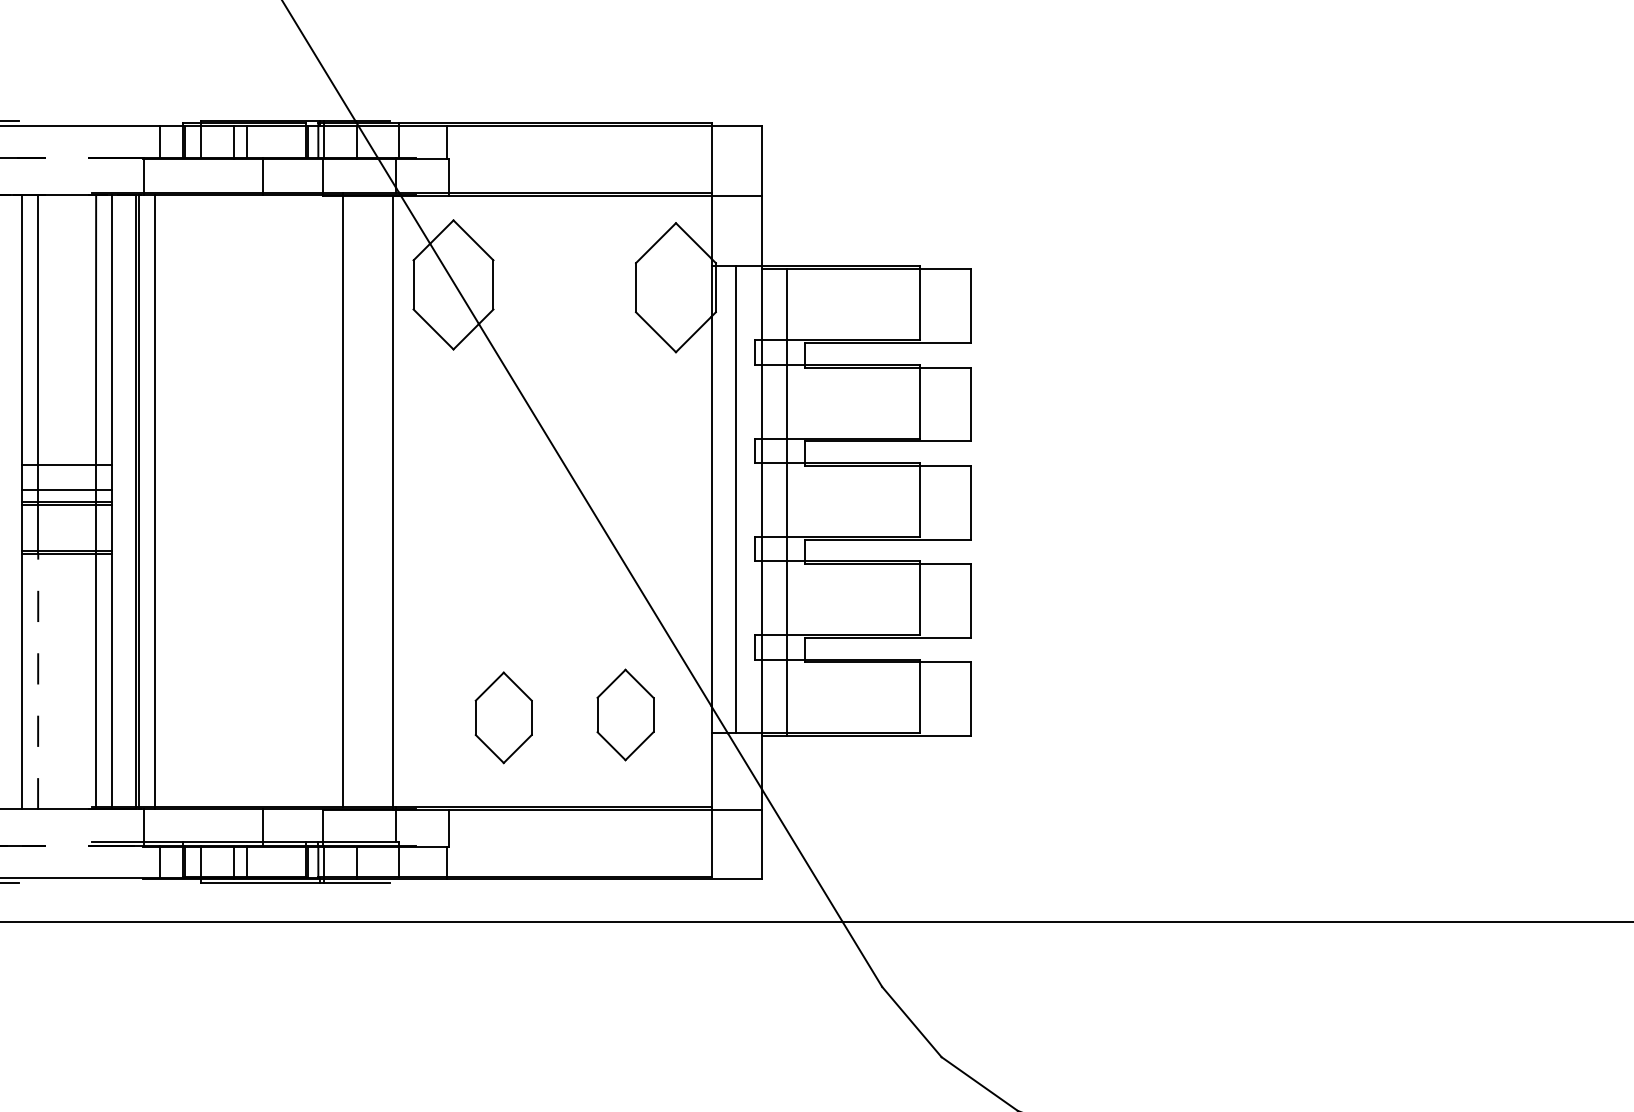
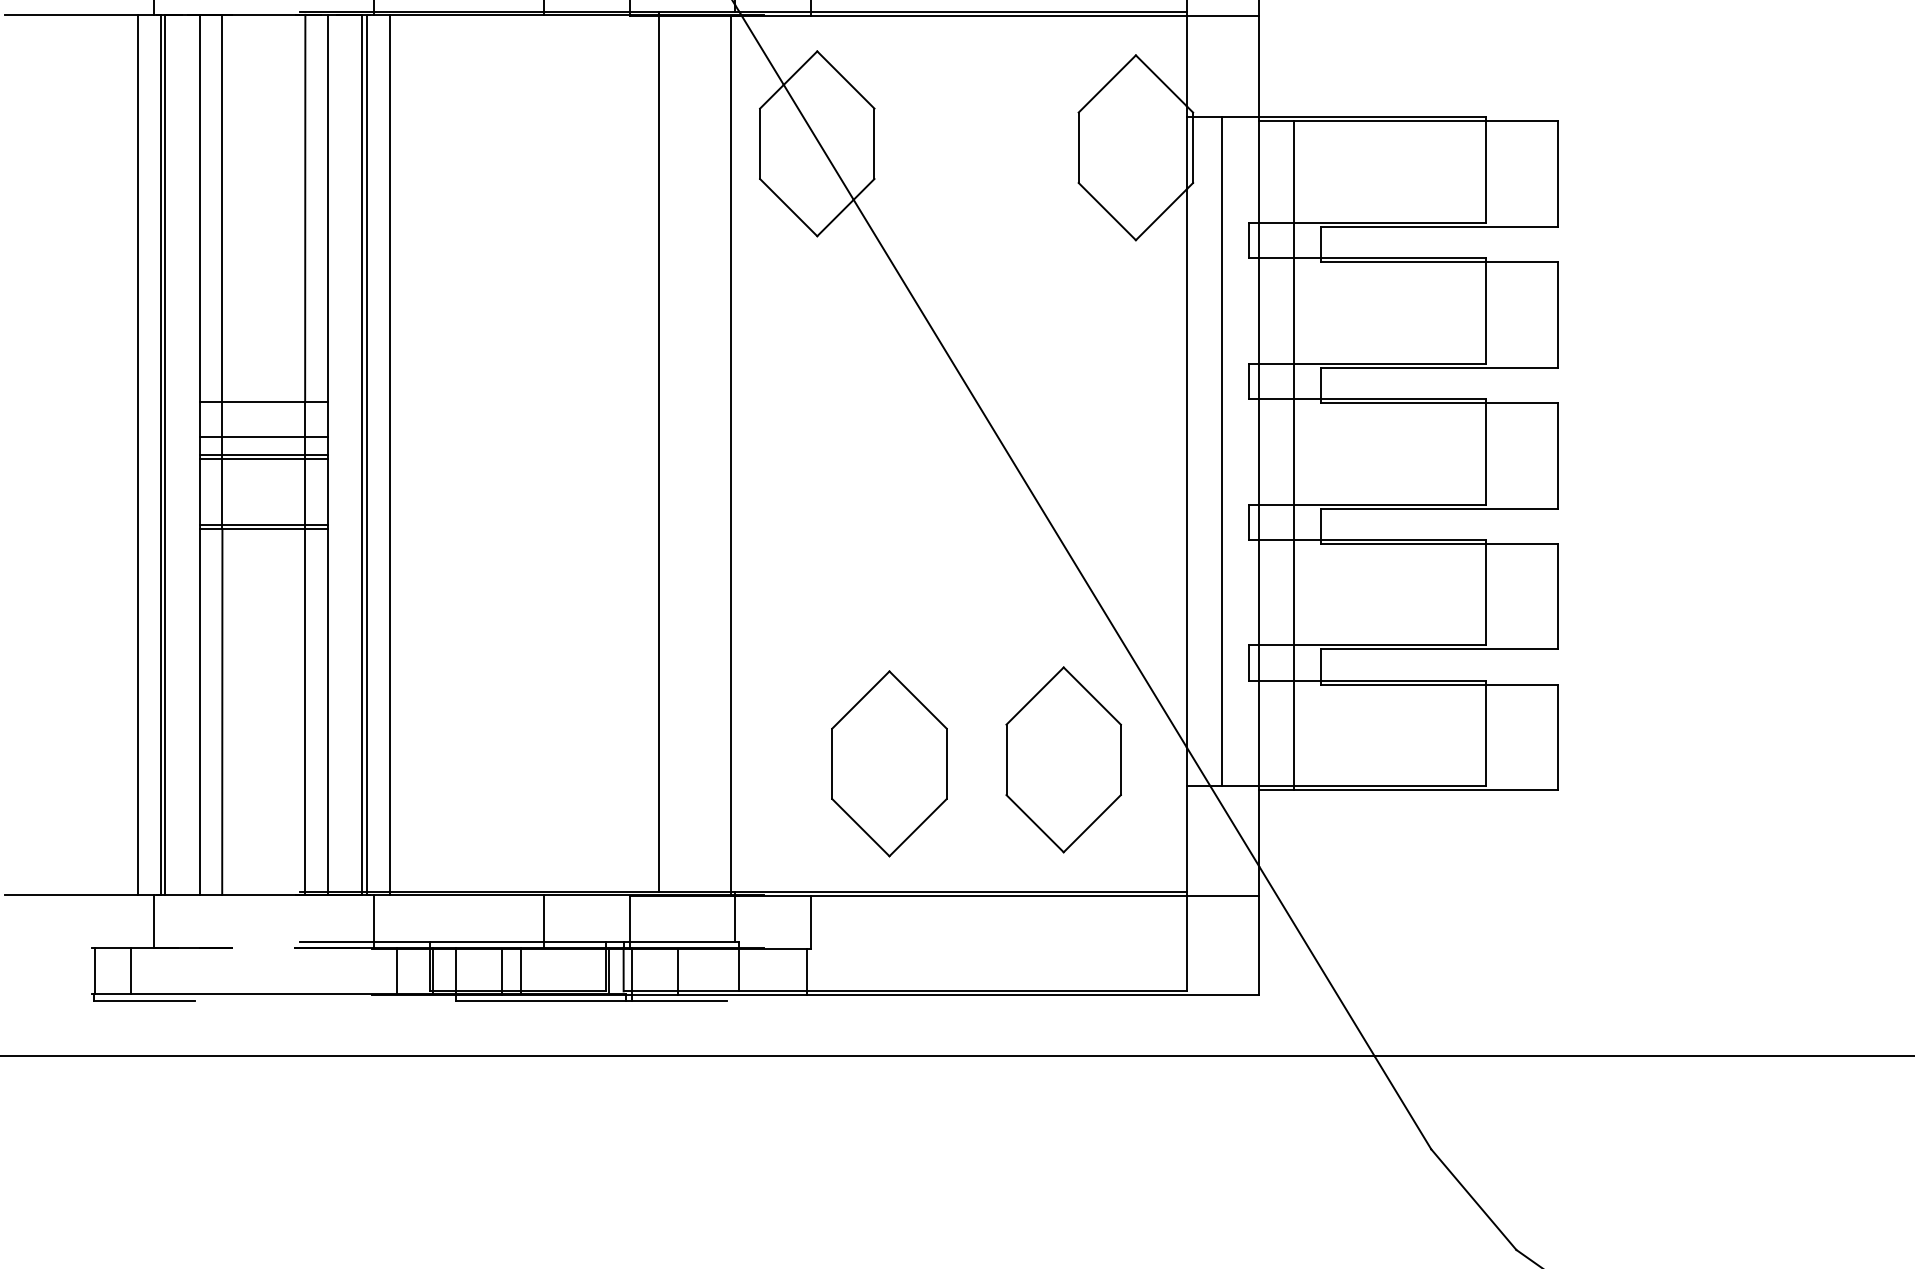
line: (38, 681) -> (222, 711), dashed -> solid
part: (625, 714) -> (1063, 759), size x1.43
part: (503, 717) -> (888, 763), size x1.43

